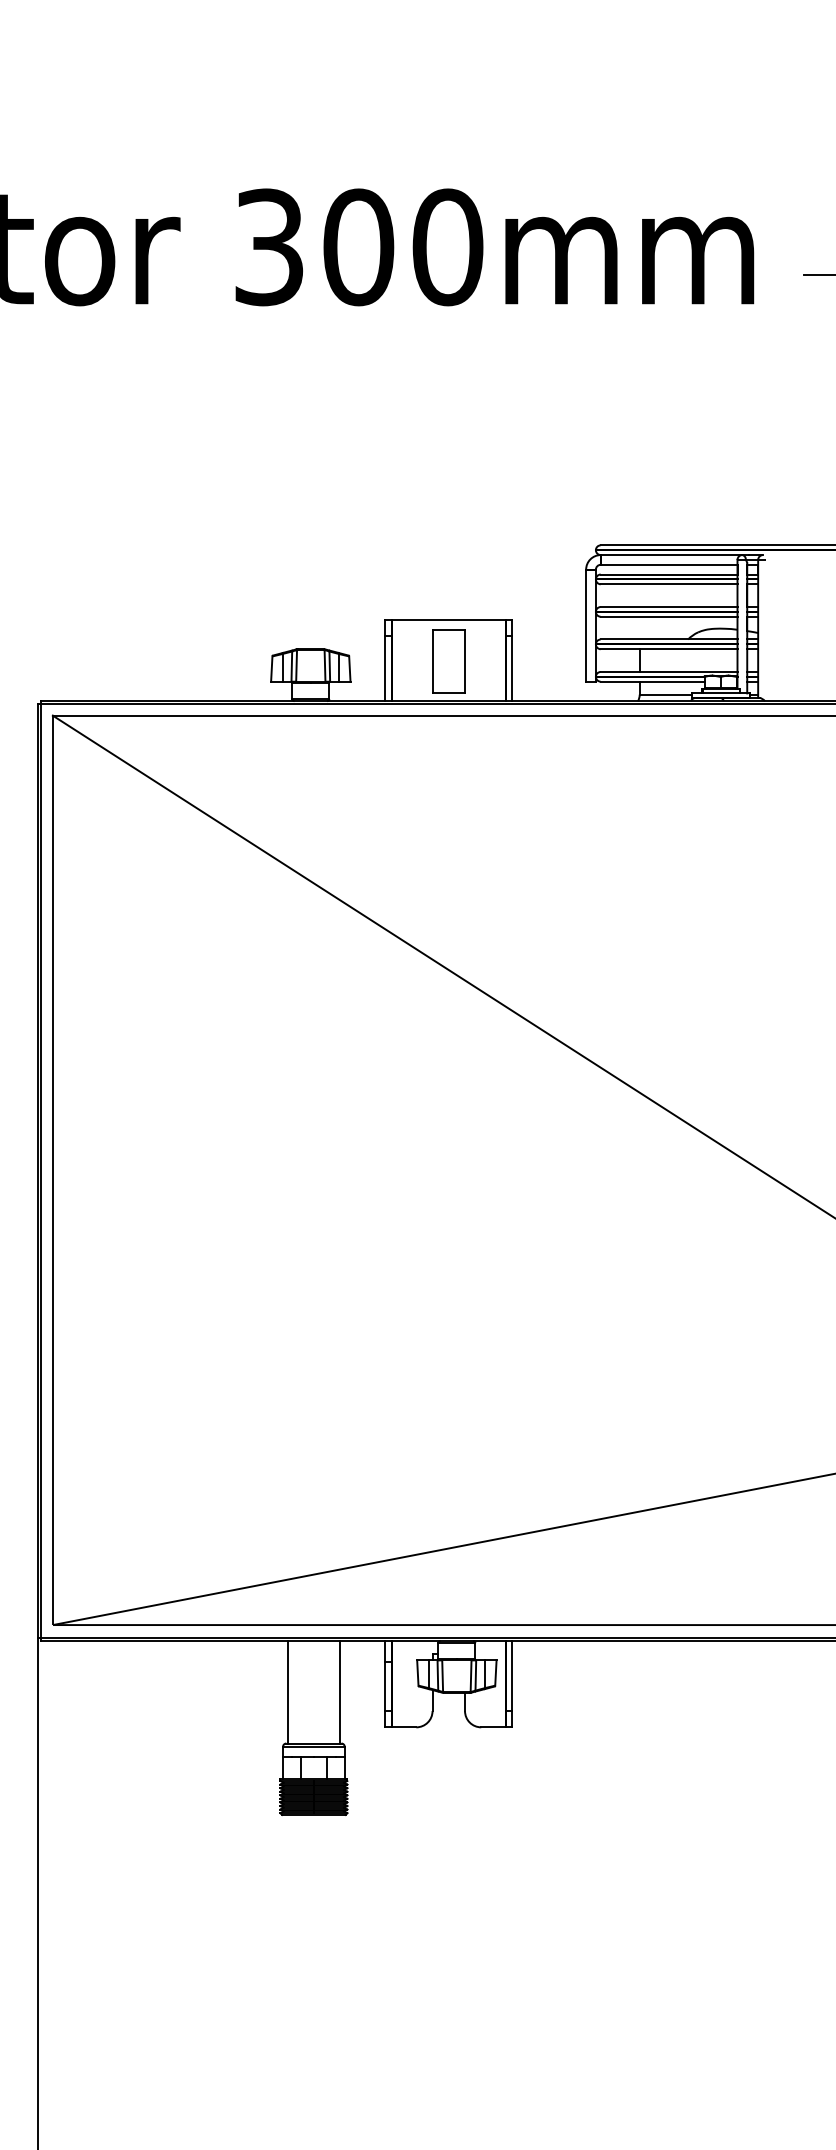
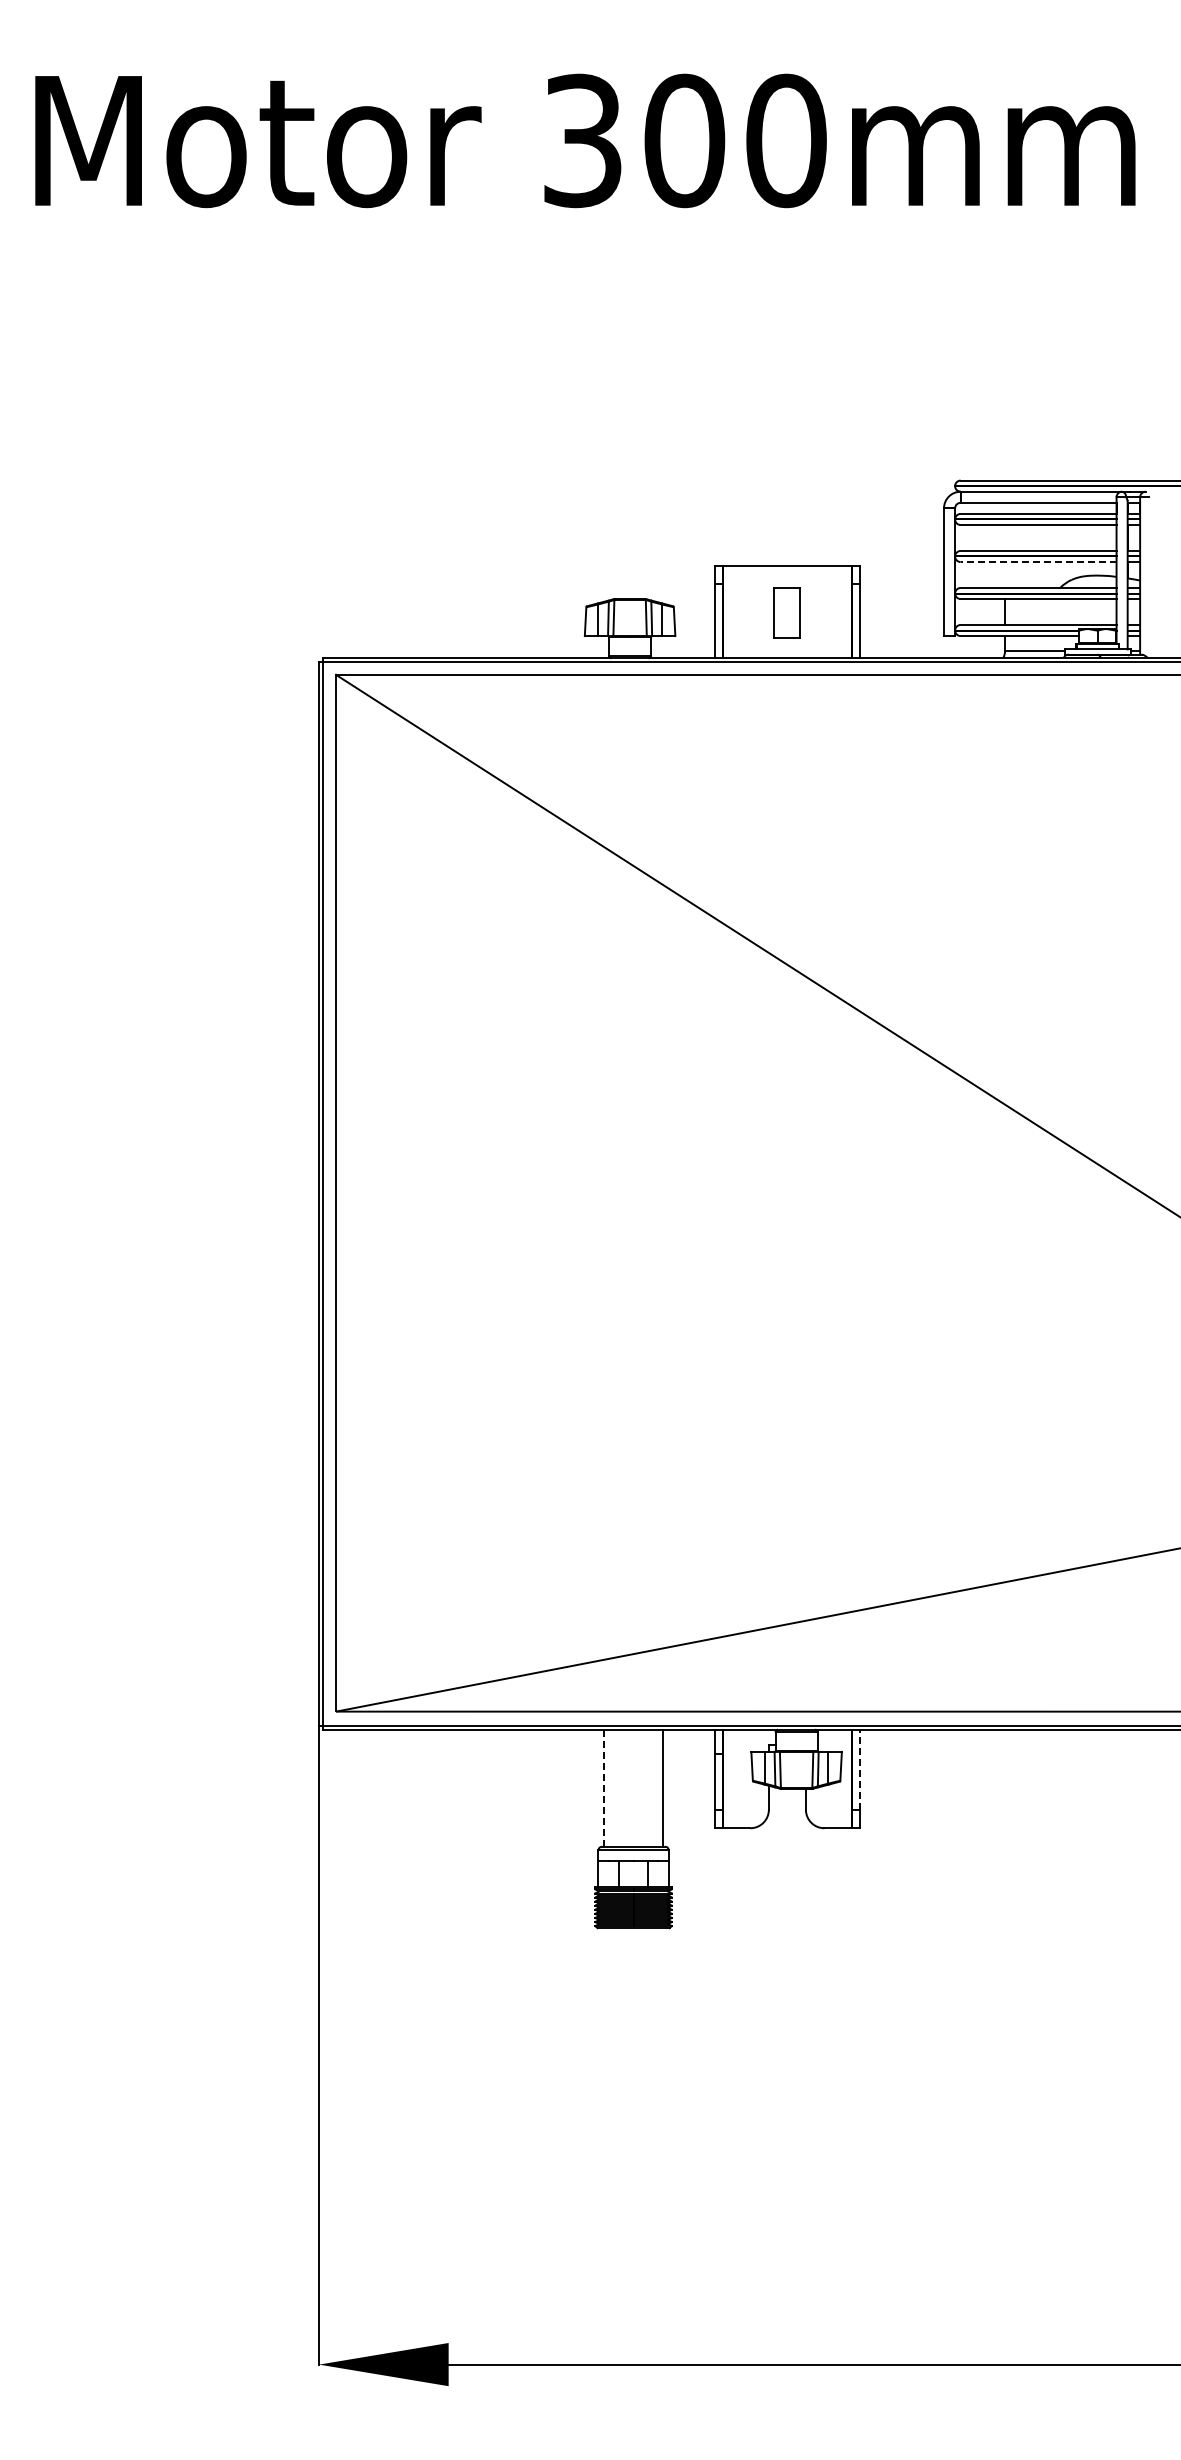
line: (669, 617) -> (1038, 562), solid -> dashed
part: (448, 661) -> (787, 612), size x0.7
line: (512, 1675) -> (859, 1769), solid -> dashed
line: (288, 1692) -> (604, 1788), solid -> dashed

